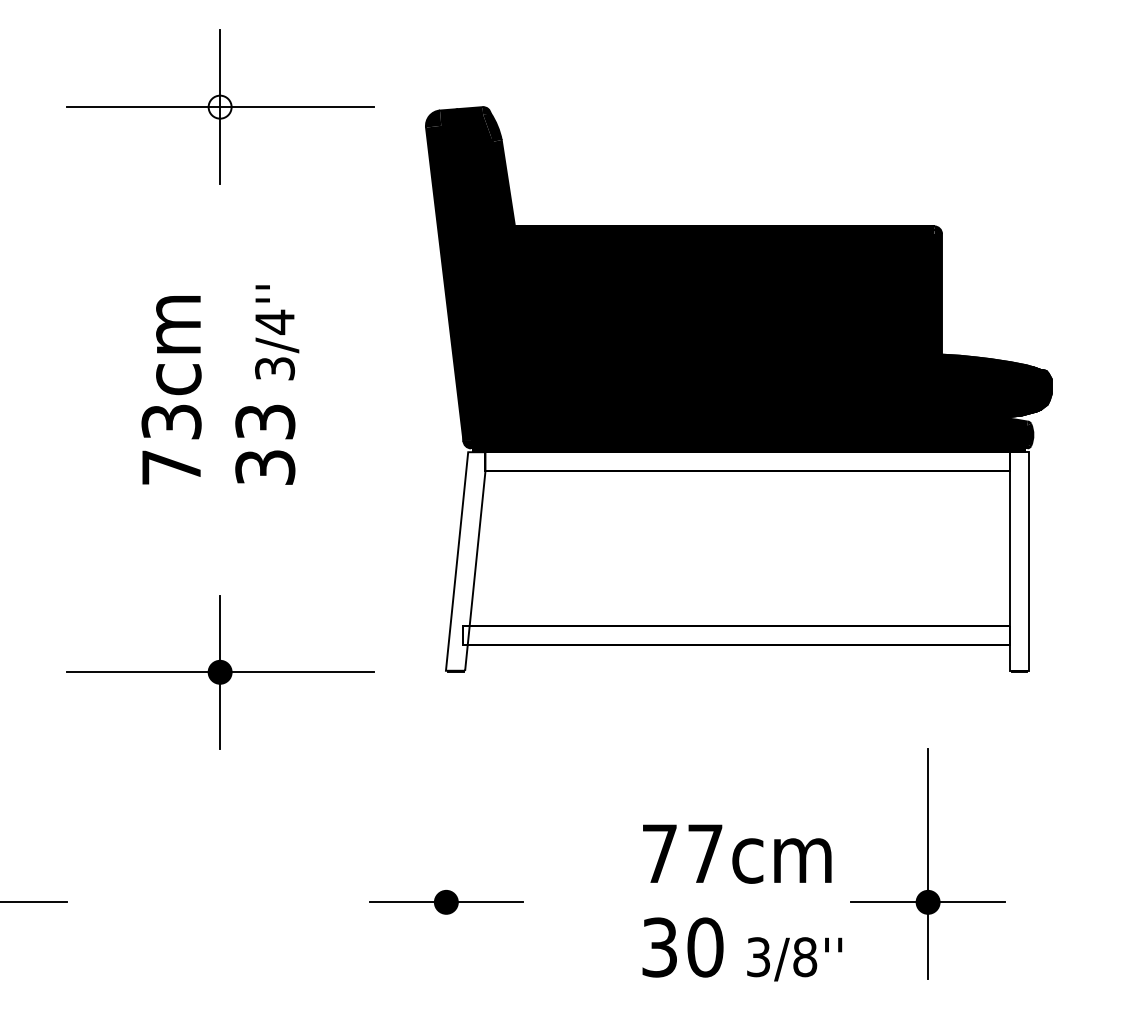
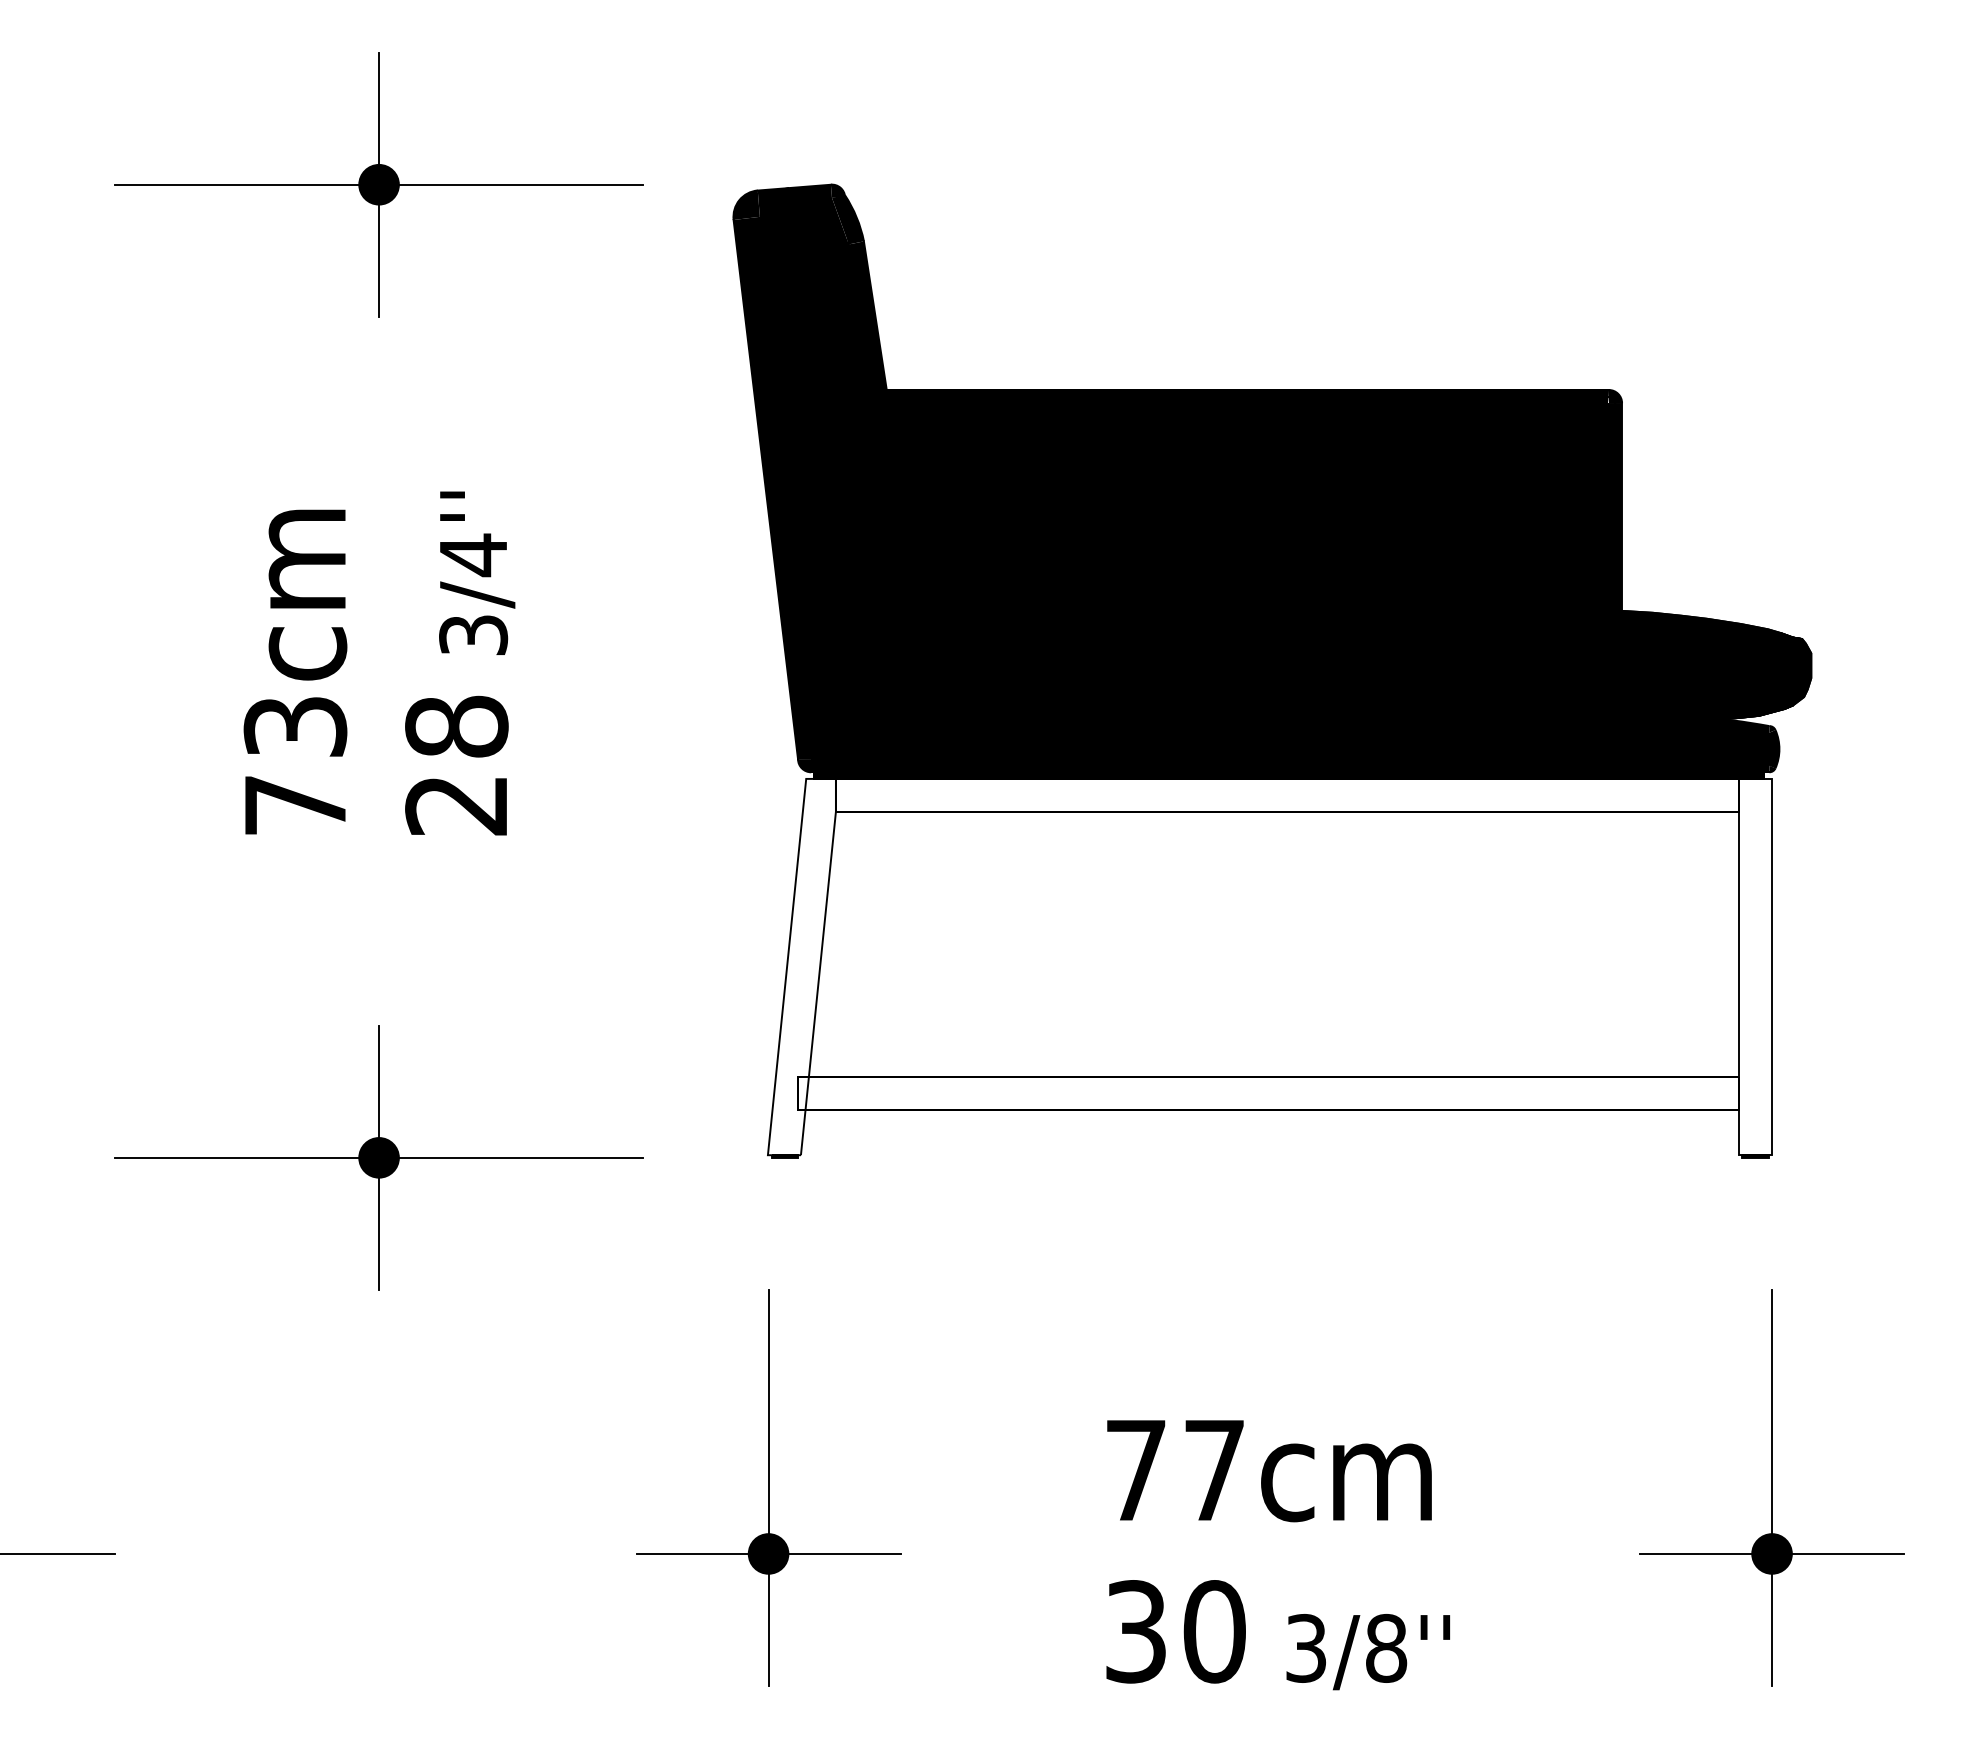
fill: (219, 106) -> (377, 183), added
text: (265, 444) -> (457, 765), 33 -> 28
line: (446, 863) -> (768, 1487), added
part: (927, 863) -> (1770, 1487), moved

